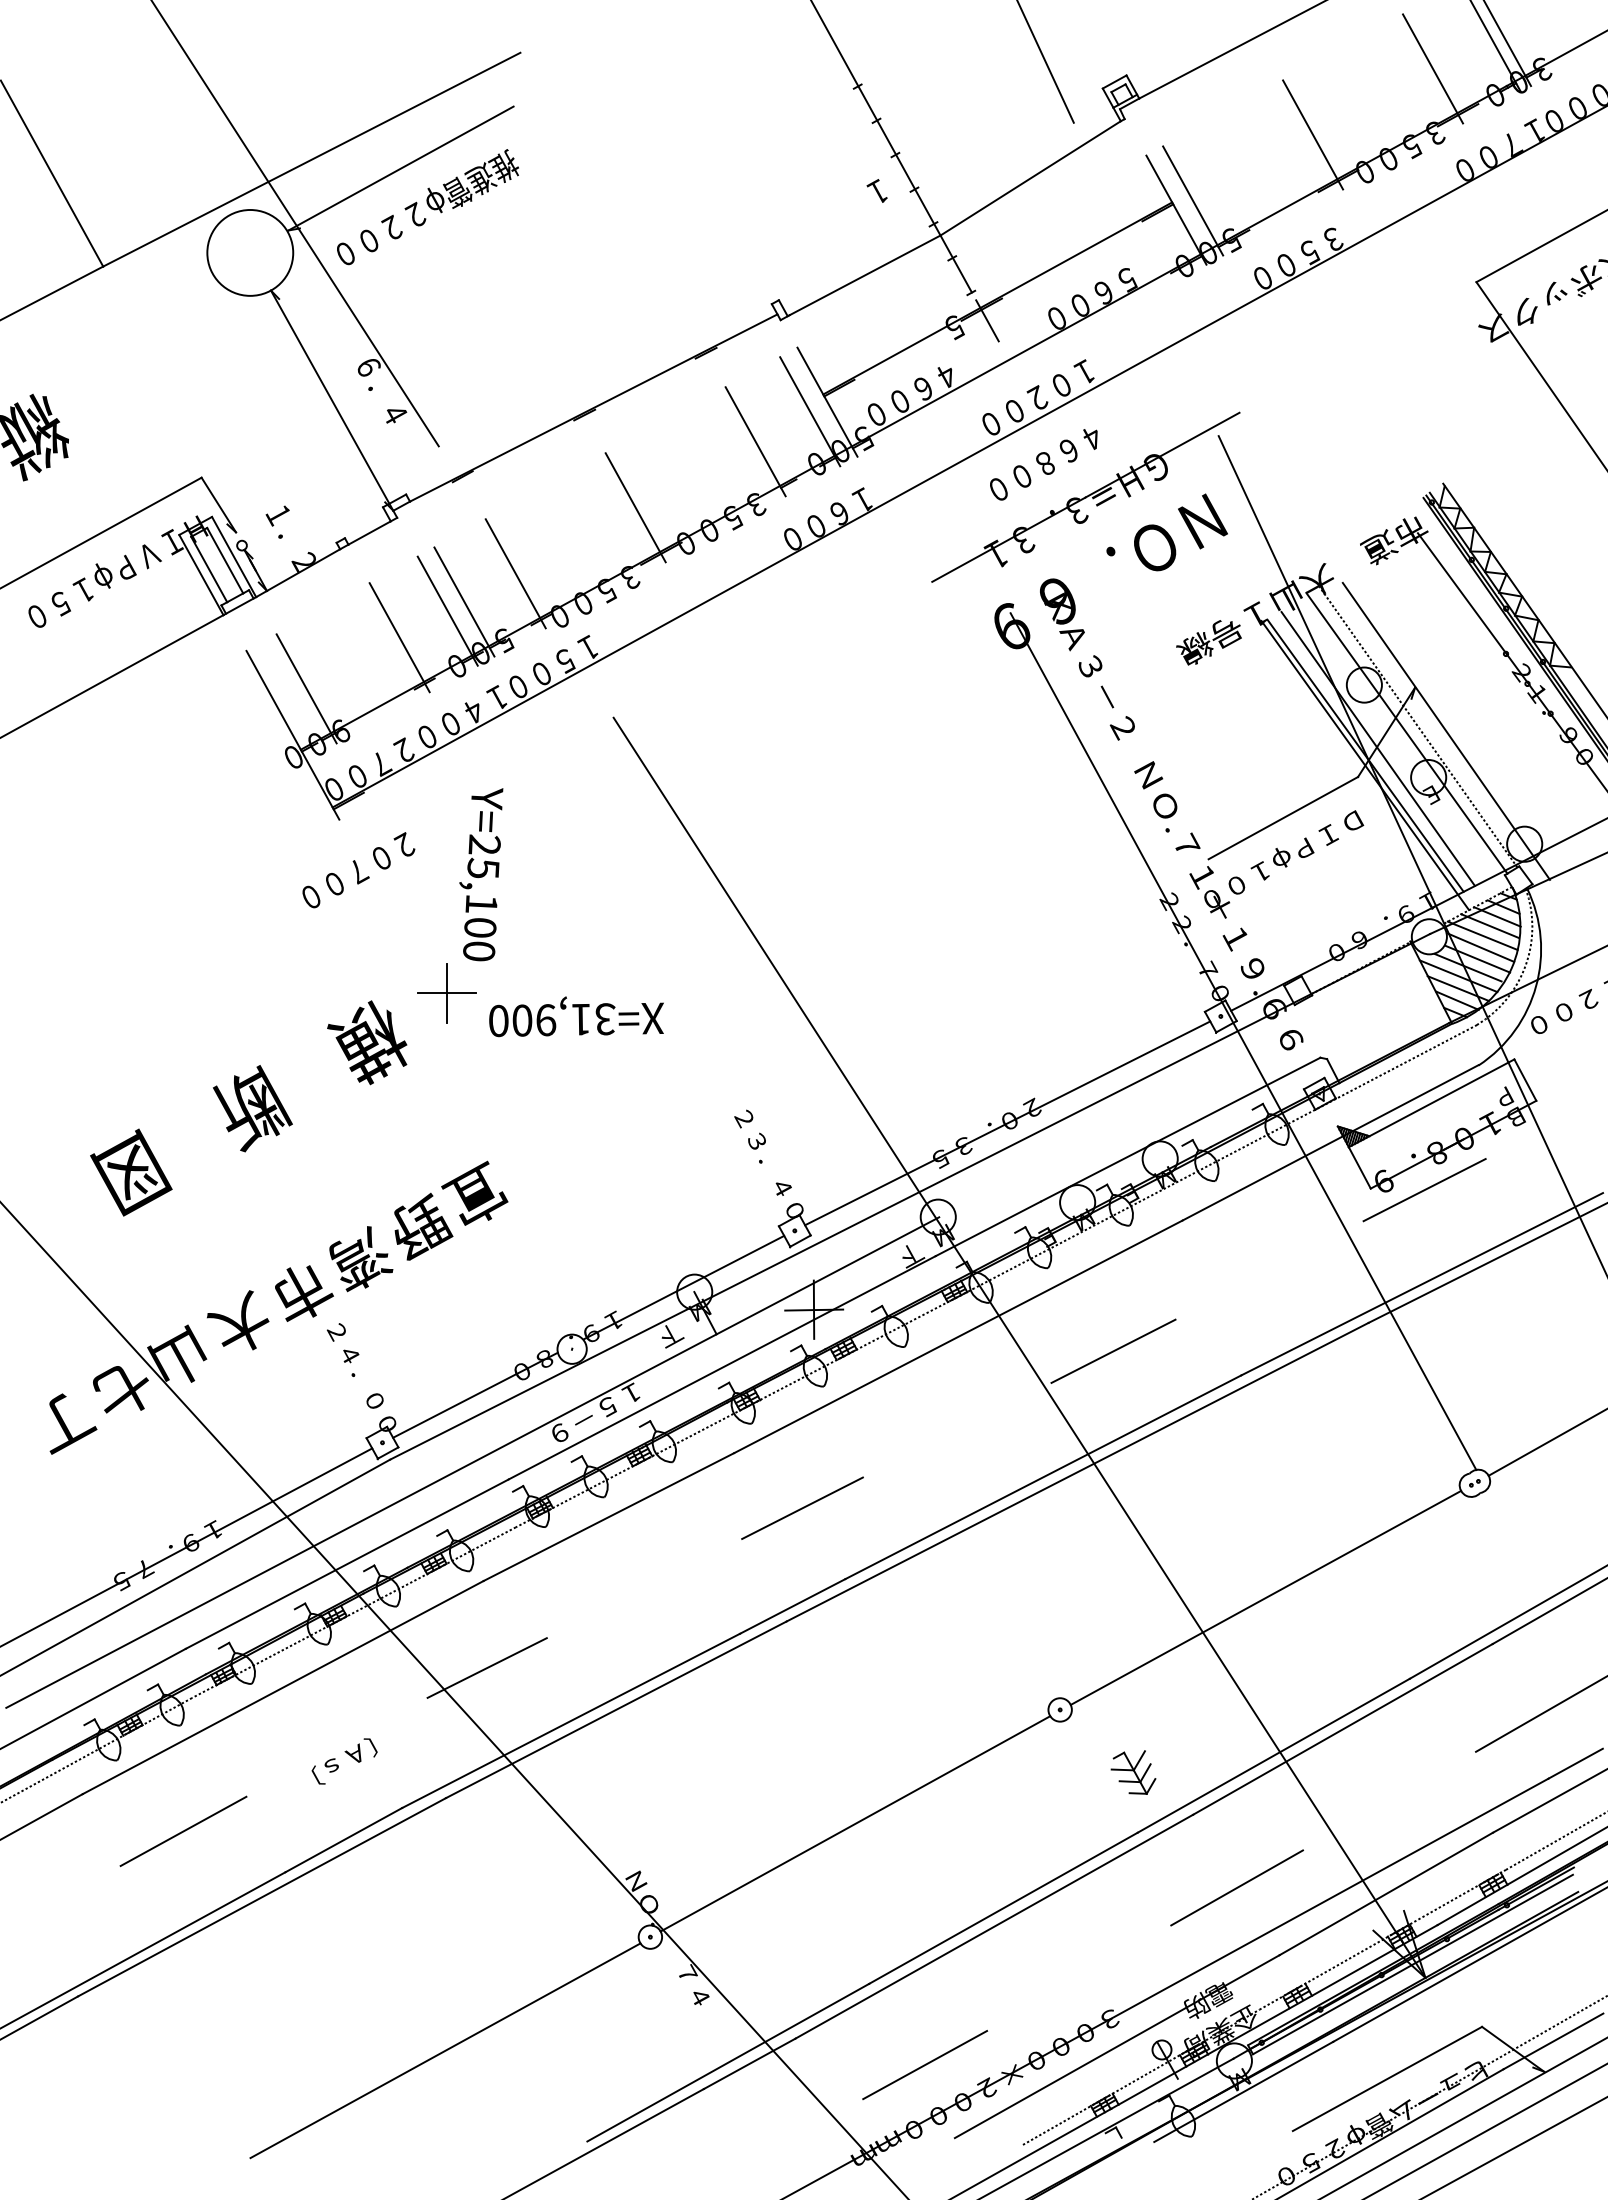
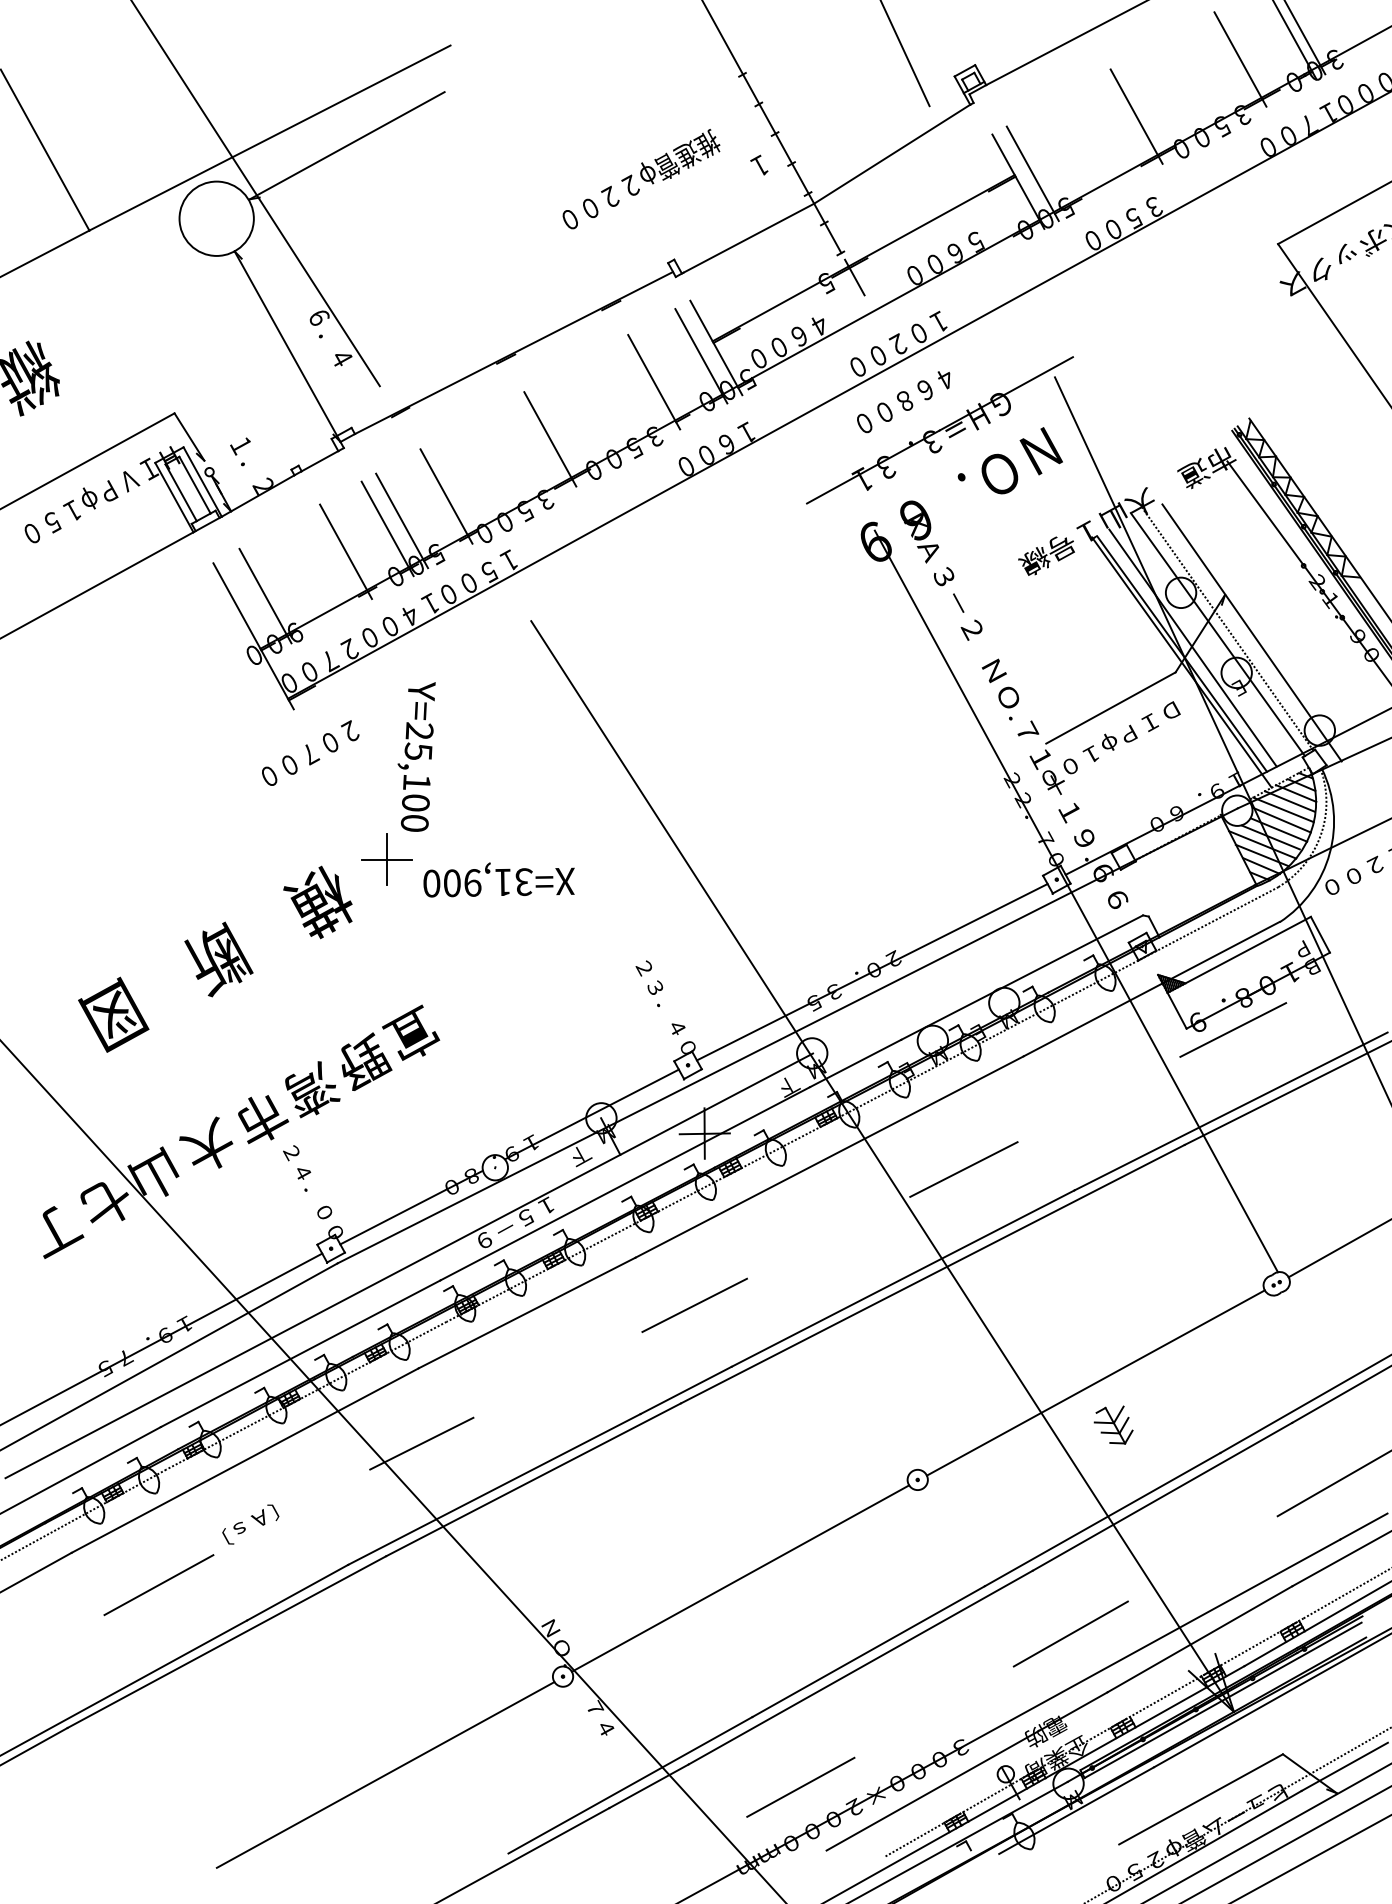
text: (427, 207) -> (641, 179), moved
text: (344, 1761) -> (250, 1524), moved
part: (1133, 1772) -> (1113, 1425), moved

